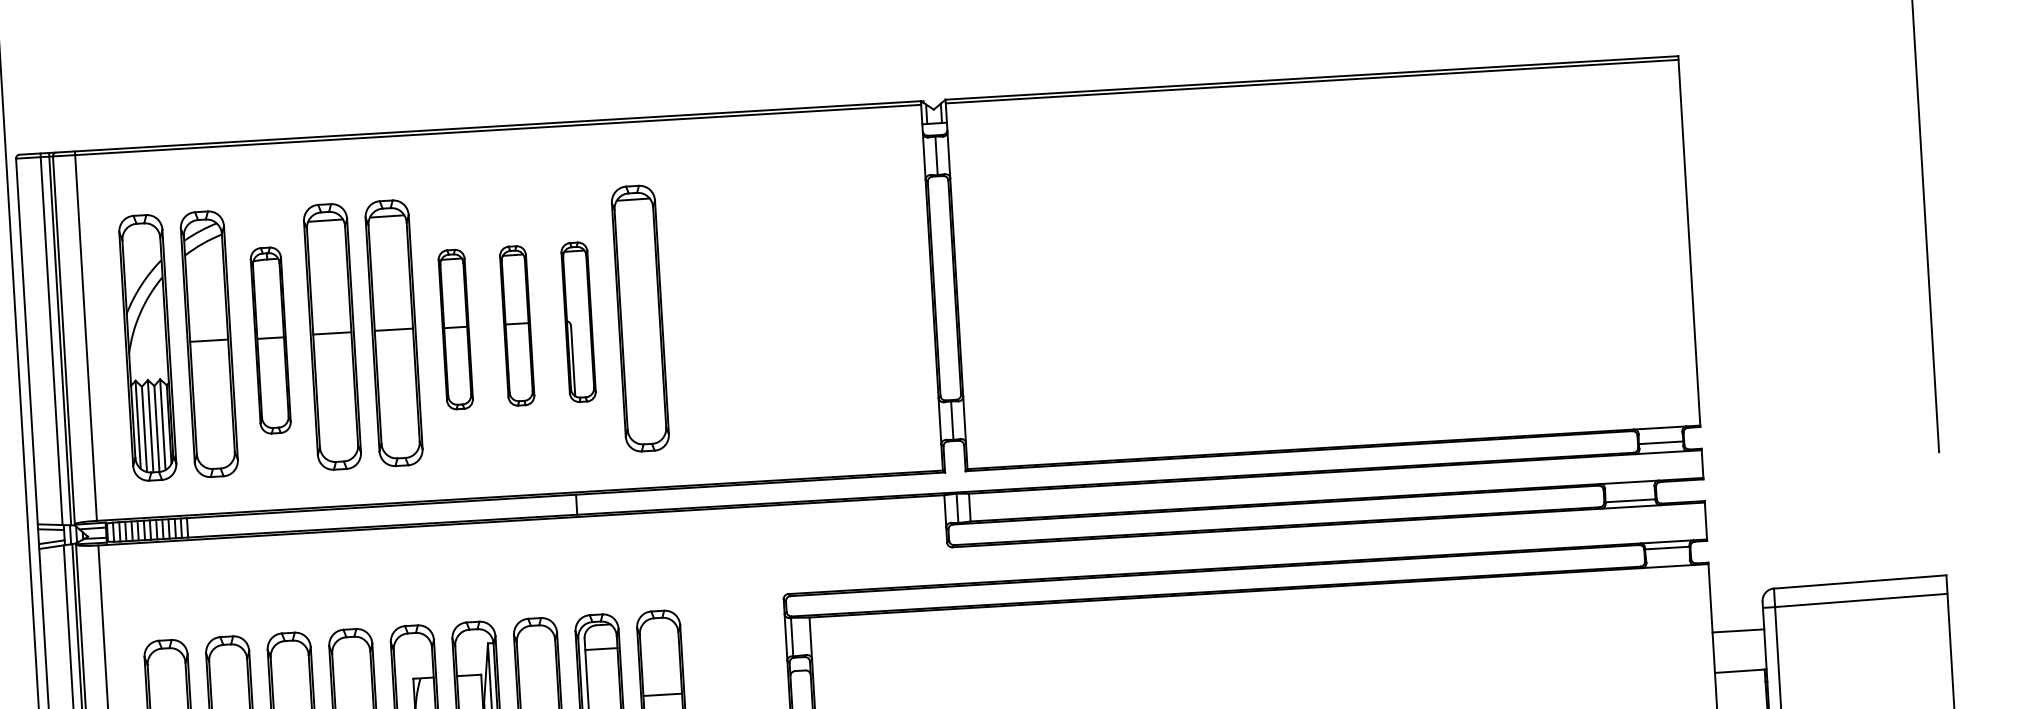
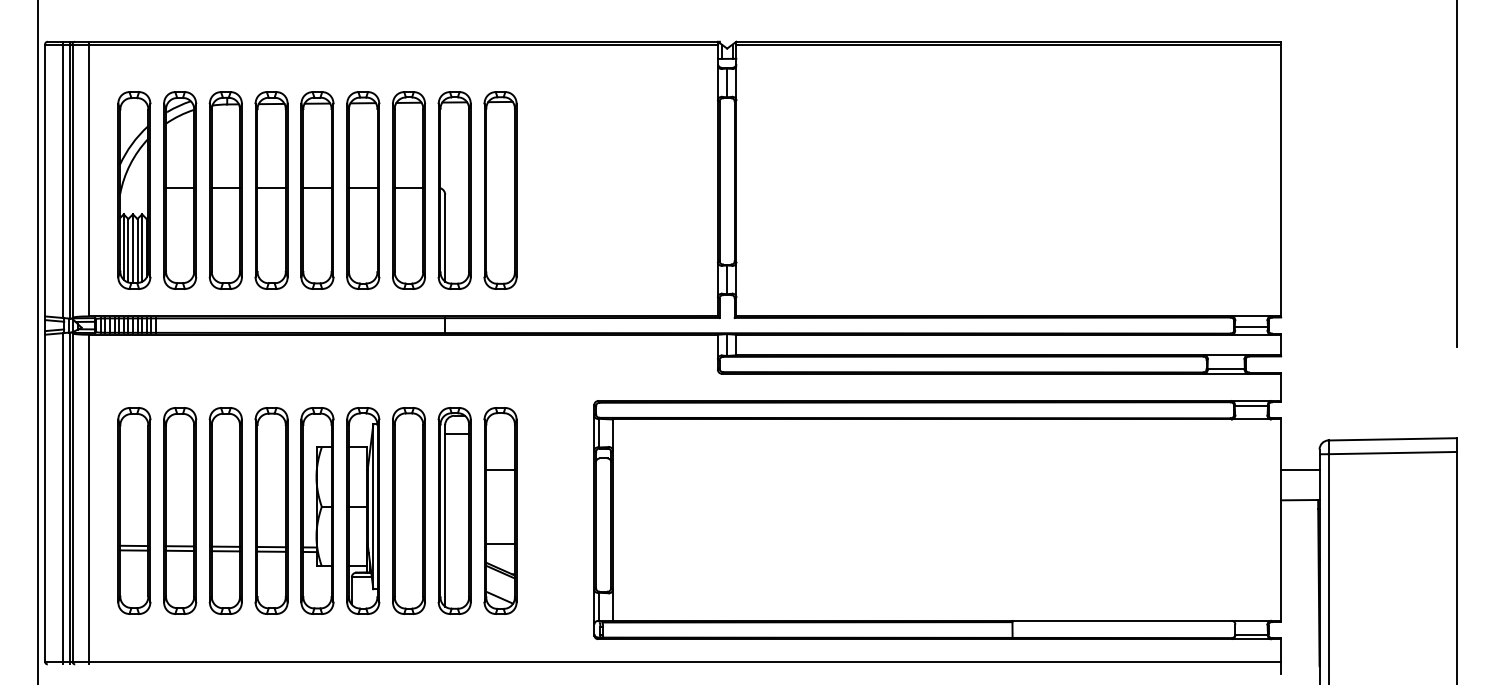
part: (578, 322) -> (454, 190), size x1.67
part: (516, 325) -> (408, 190), size x1.67
part: (456, 329) -> (363, 190), size x1.67
part: (270, 340) -> (225, 190), size x1.43

